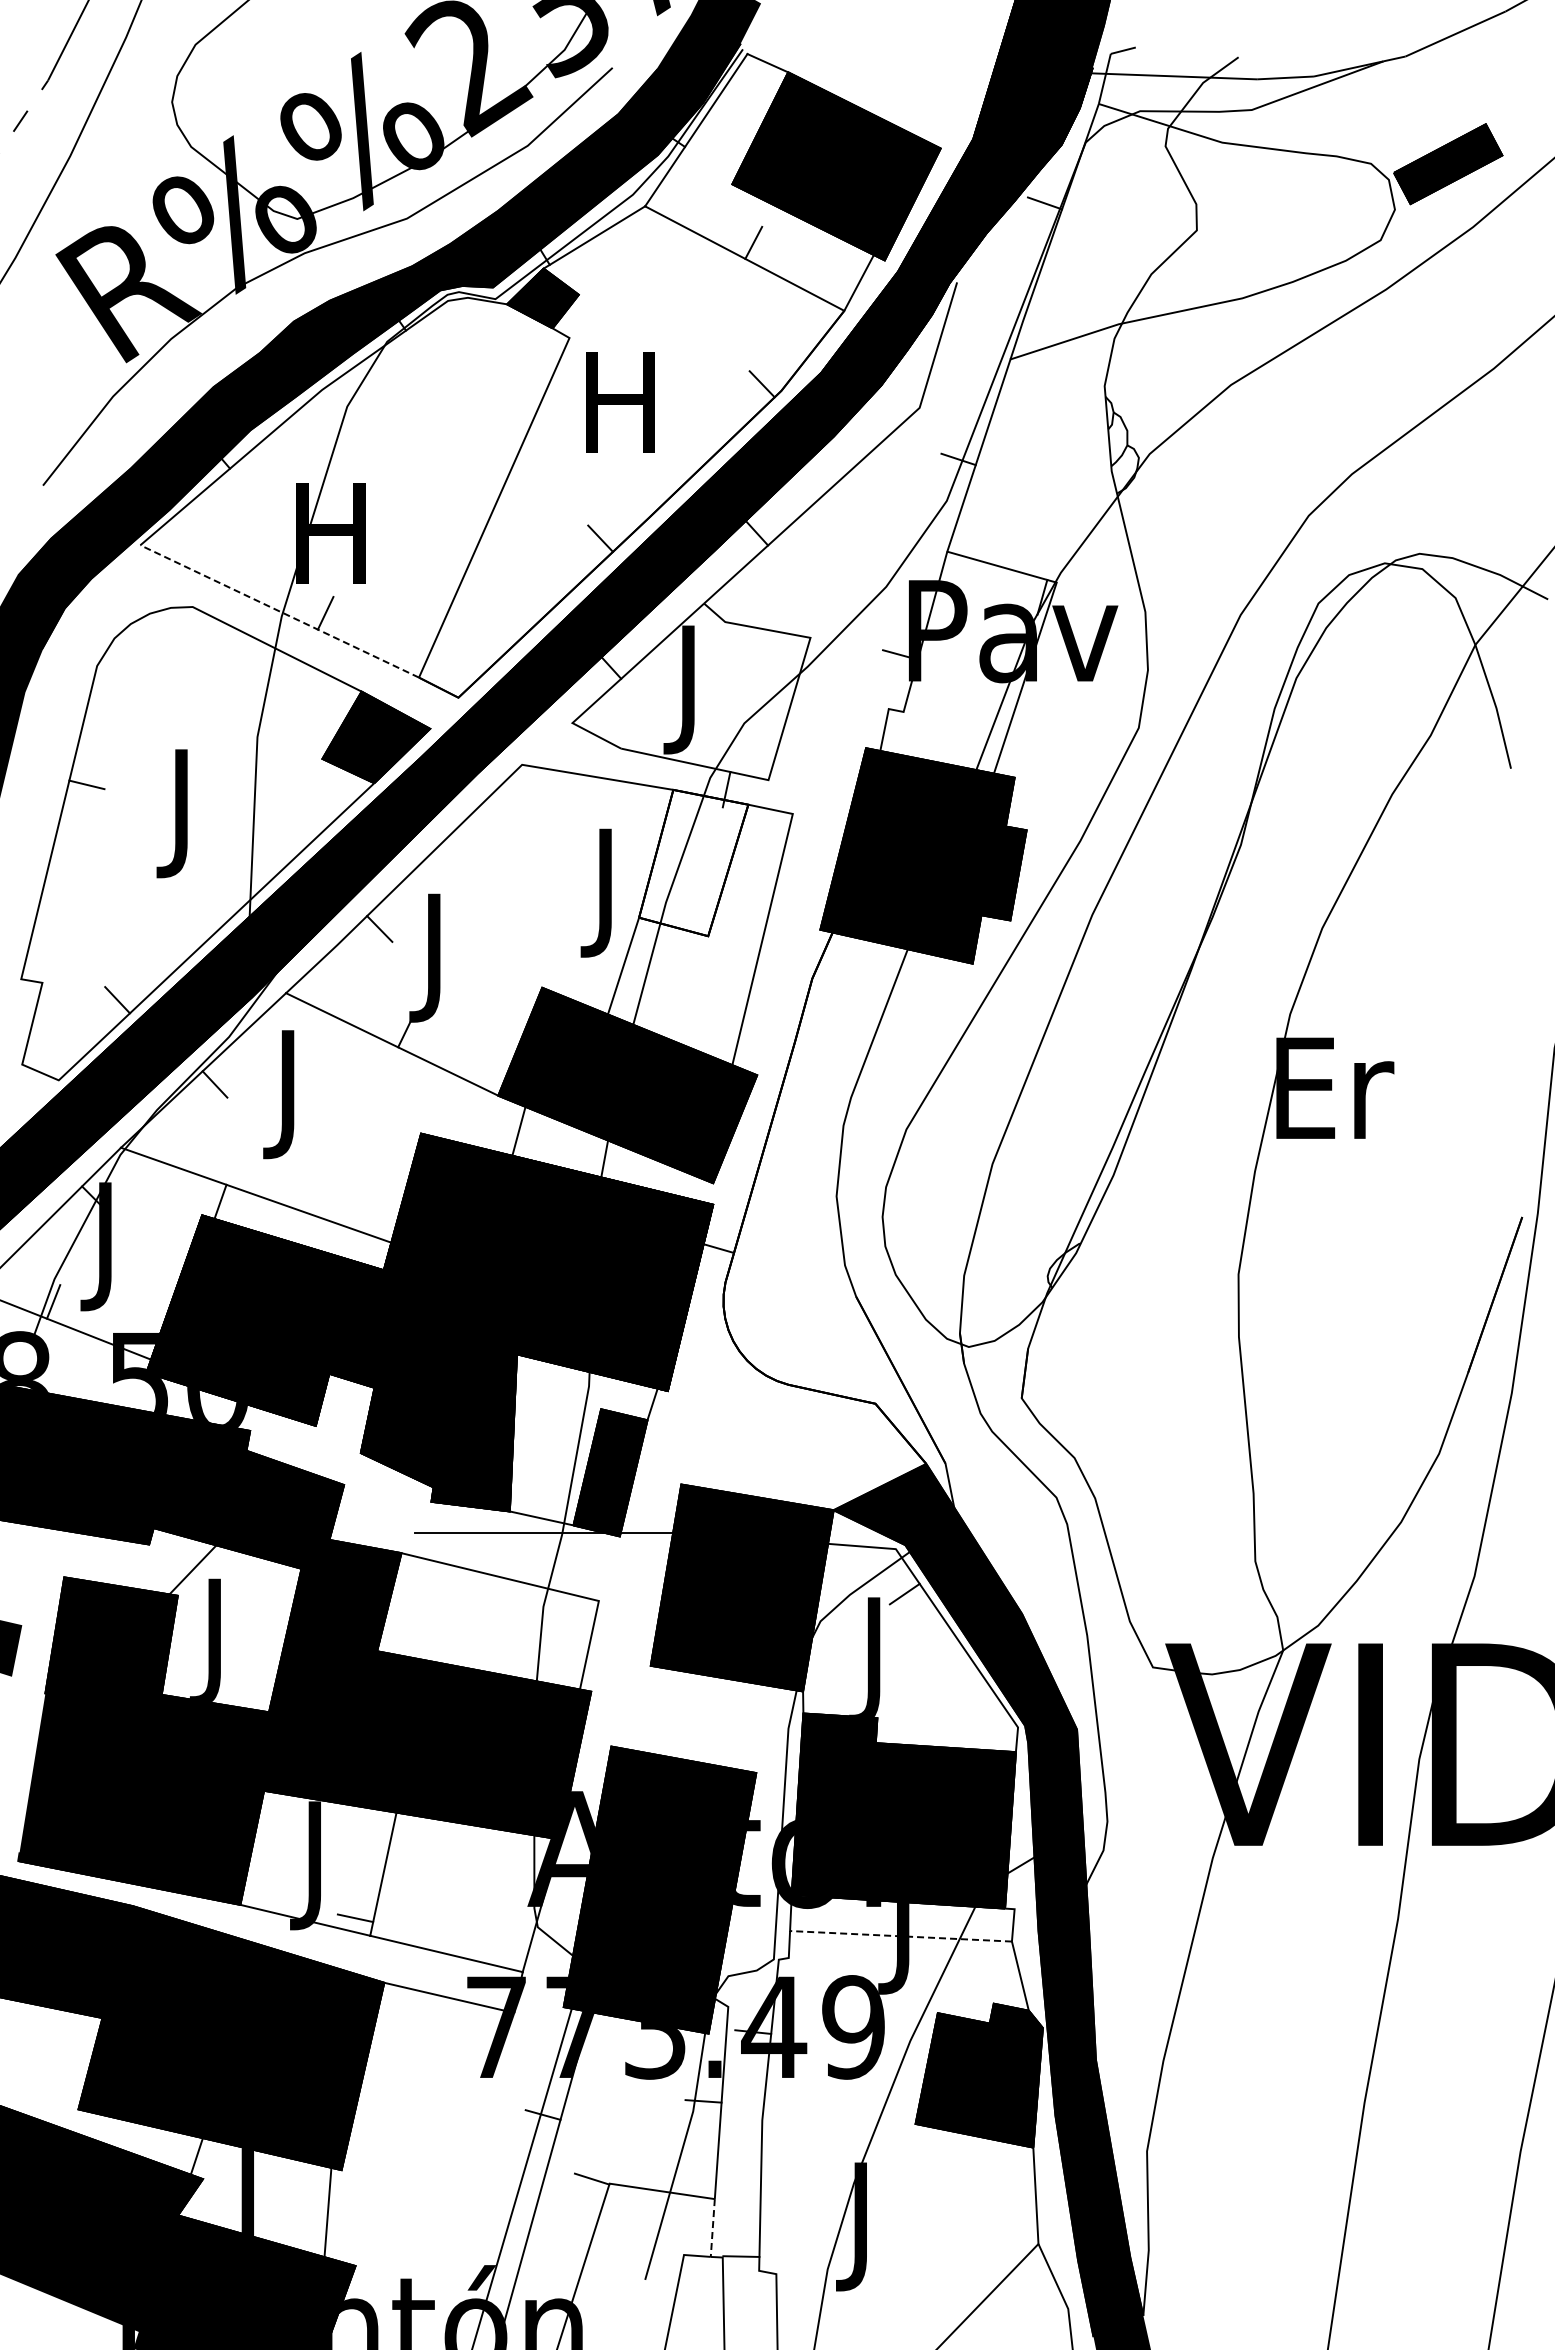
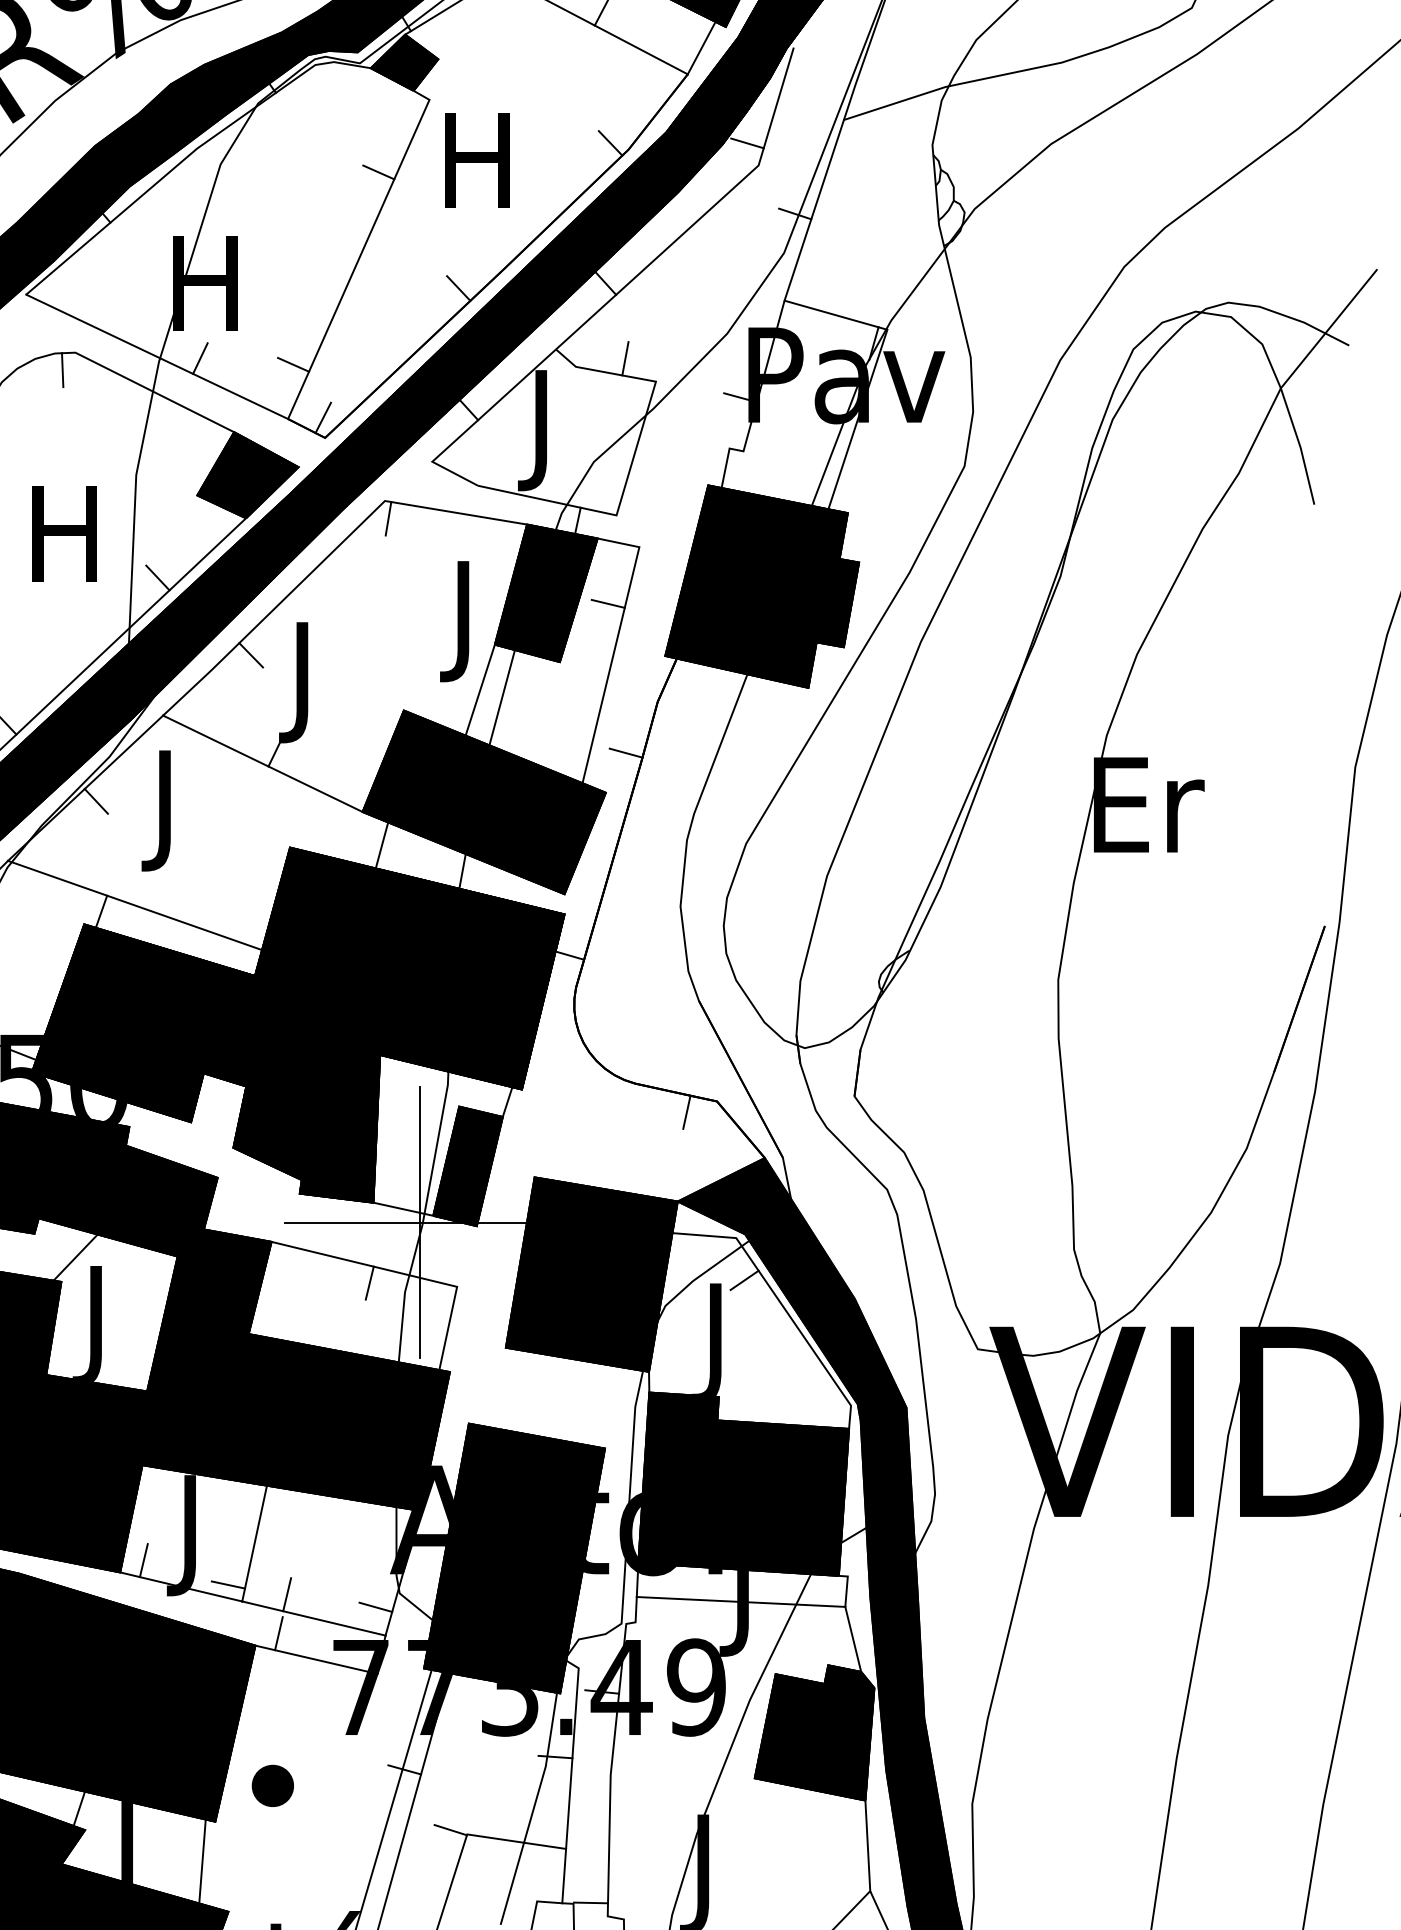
line: (907, 384) -> (747, 143), added
line: (515, 414) -> (378, 171), added
line: (279, 611) -> (156, 356), dashed -> solid
line: (777, 613) -> (624, 358), added
line: (424, 619) -> (293, 364), added
line: (178, 625) -> (62, 370), added
line: (456, 676) -> (323, 417), added
line: (525, 783) -> (388, 518), added
text: (181, 813) -> (64, 546), J -> H
line: (280, 846) -> (157, 577), added
fill: (693, 862) -> (546, 592), added
line: (759, 874) -> (608, 604), added
line: (778, 1032) -> (625, 752), added
line: (843, 1414) -> (687, 1111), added
line: (559, 1532) -> (420, 1222), added
line: (505, 1596) -> (369, 1282), added
line: (265, 1891) -> (143, 1559), added
line: (417, 1928) -> (286, 1594), added
line: (900, 1936) -> (740, 1602), dashed -> solid
line: (512, 1941) -> (375, 1606), added
line: (409, 1969) -> (279, 1633), added
part: (402, 2131) -> (272, 1785), added
line: (712, 2228) -> (563, 1876), dashed -> solid

